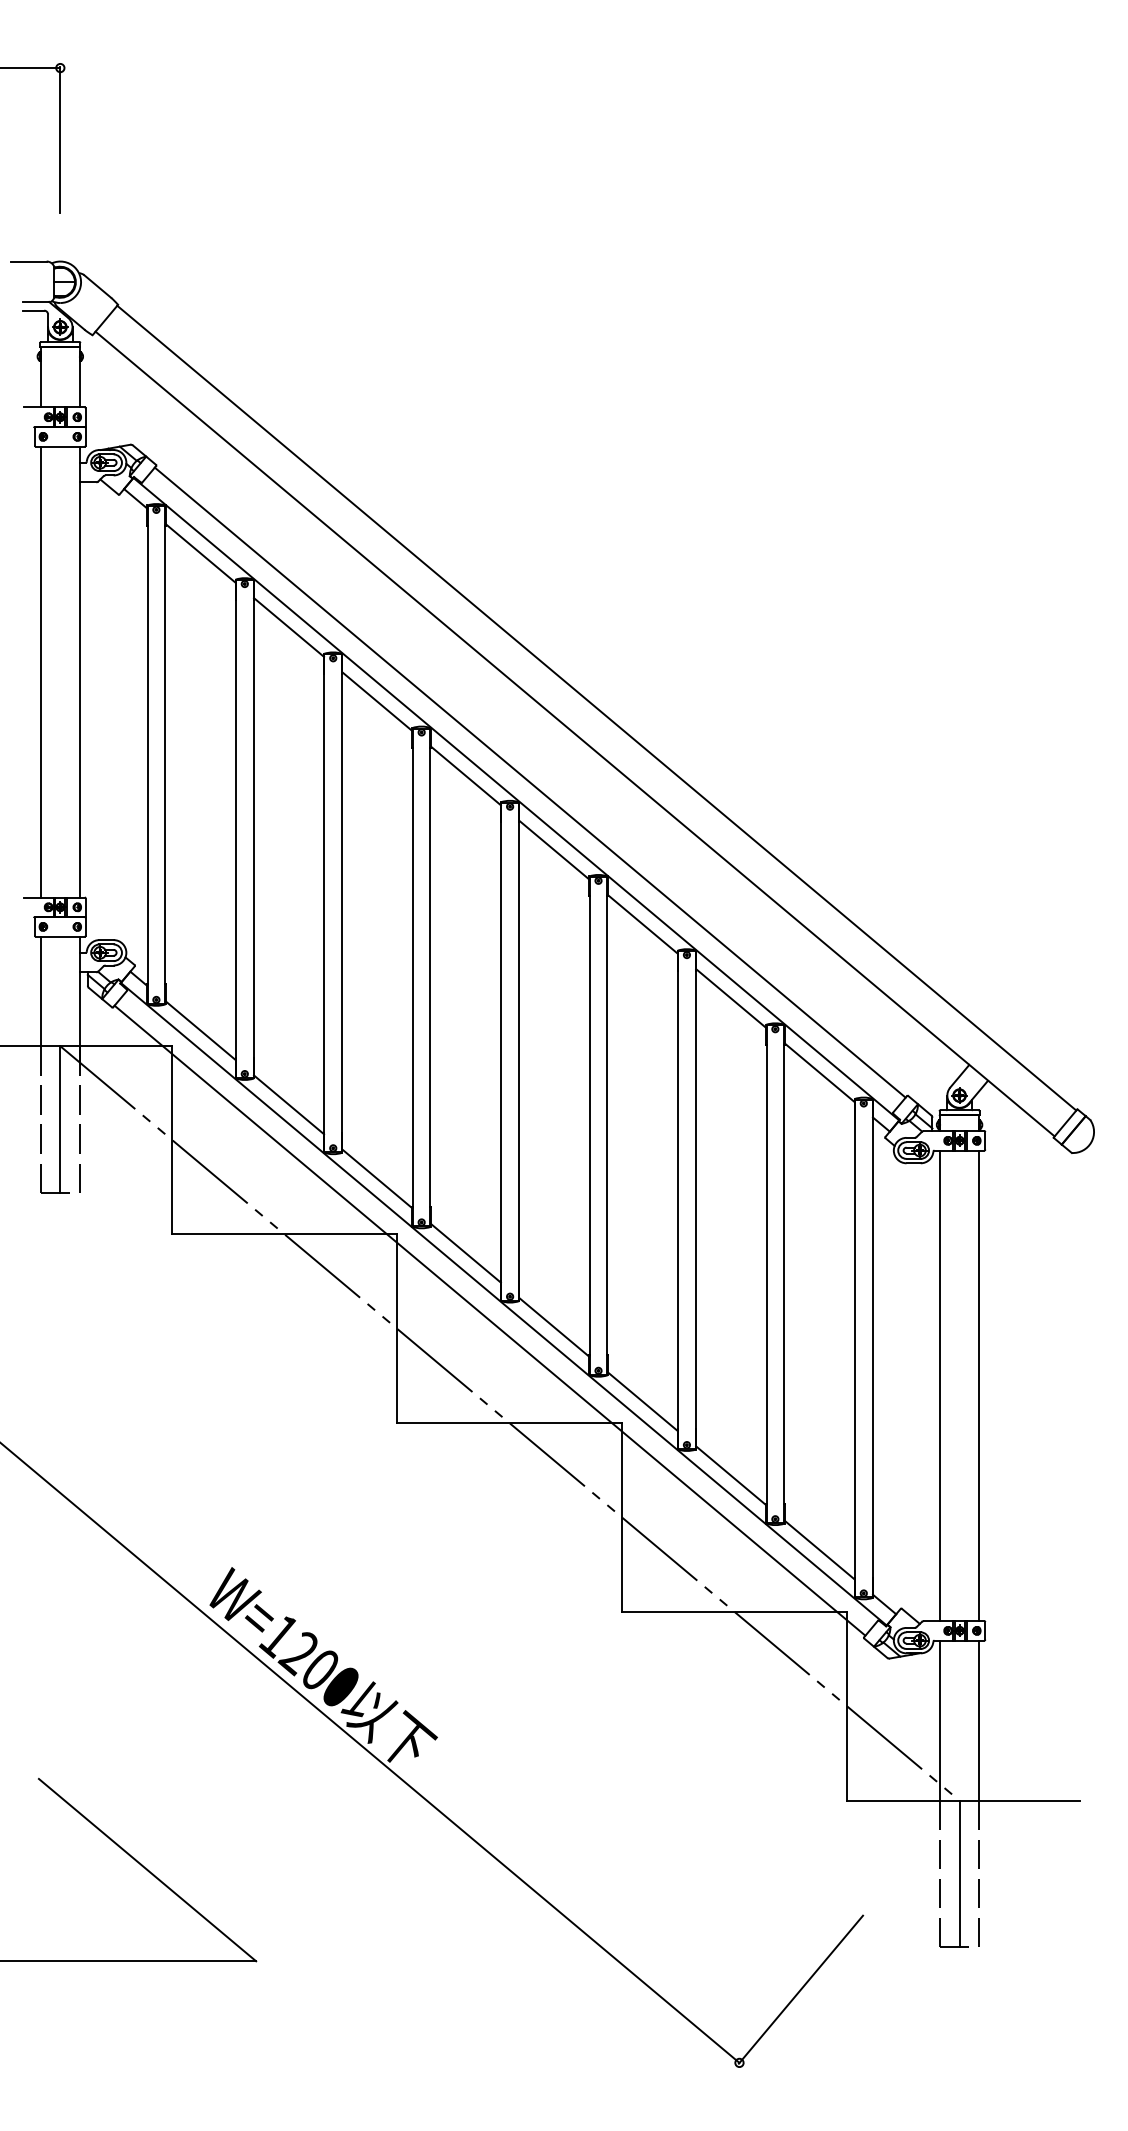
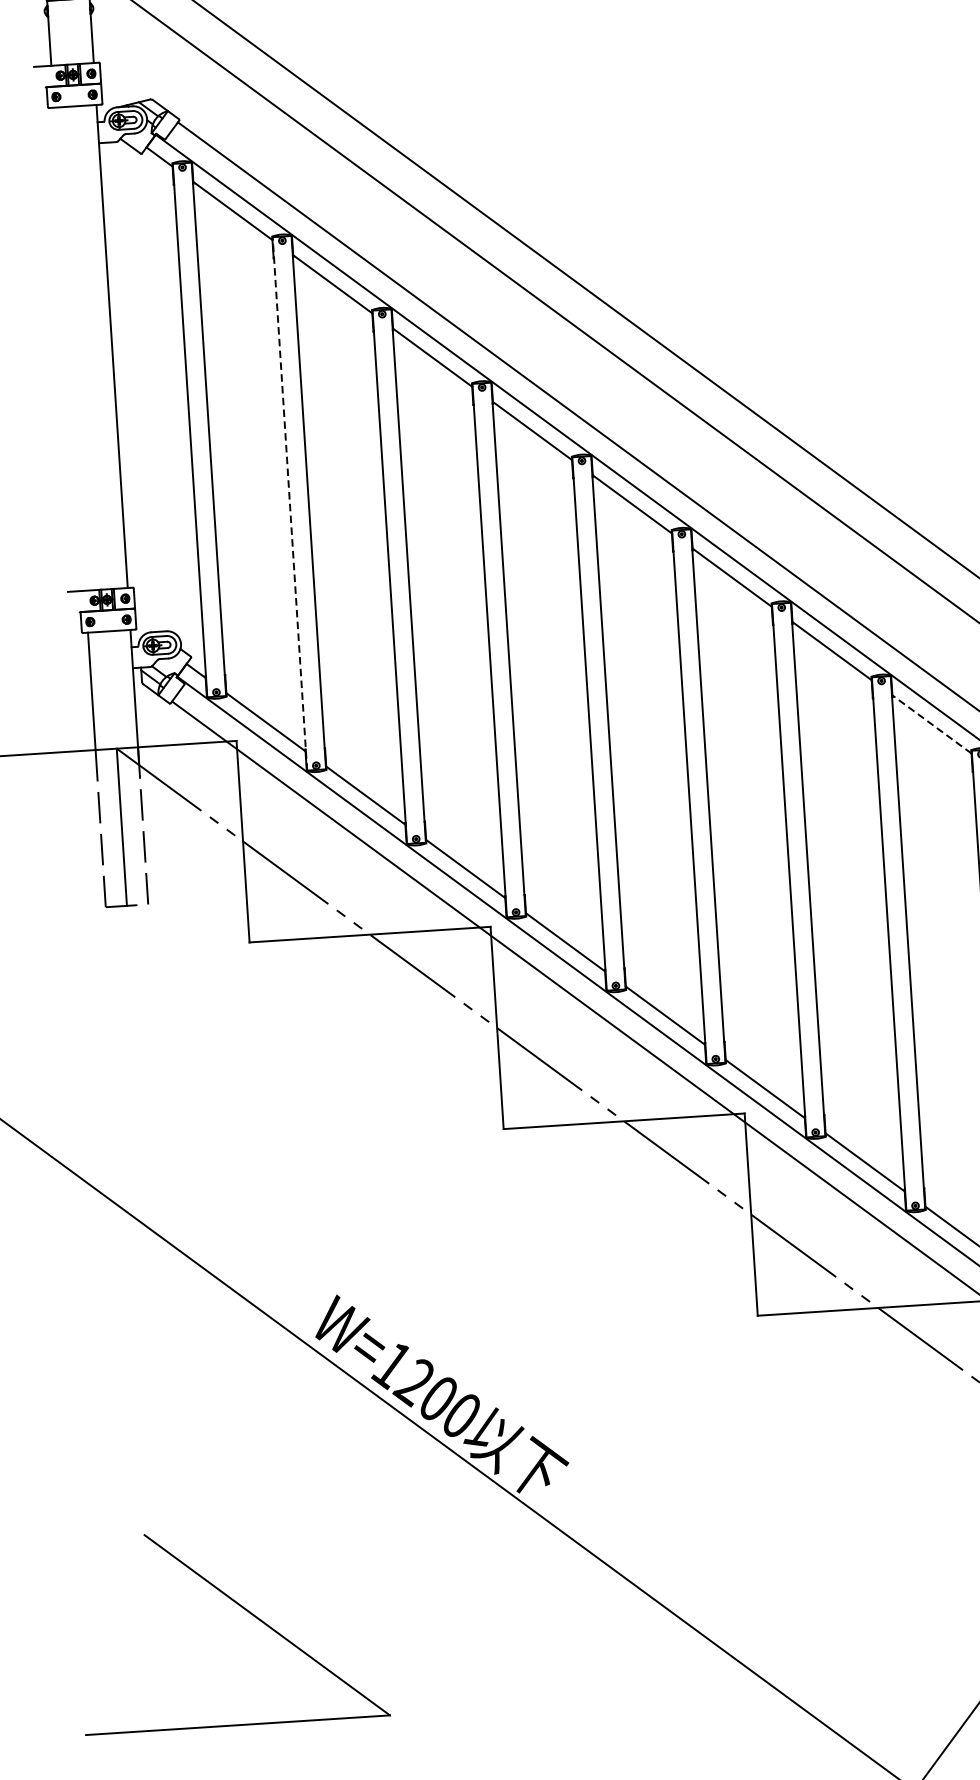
line: (40, 671) -> (69, 348), removed
line: (236, 829) -> (290, 504), solid -> dashed
line: (819, 1072) -> (931, 724), solid -> dashed

